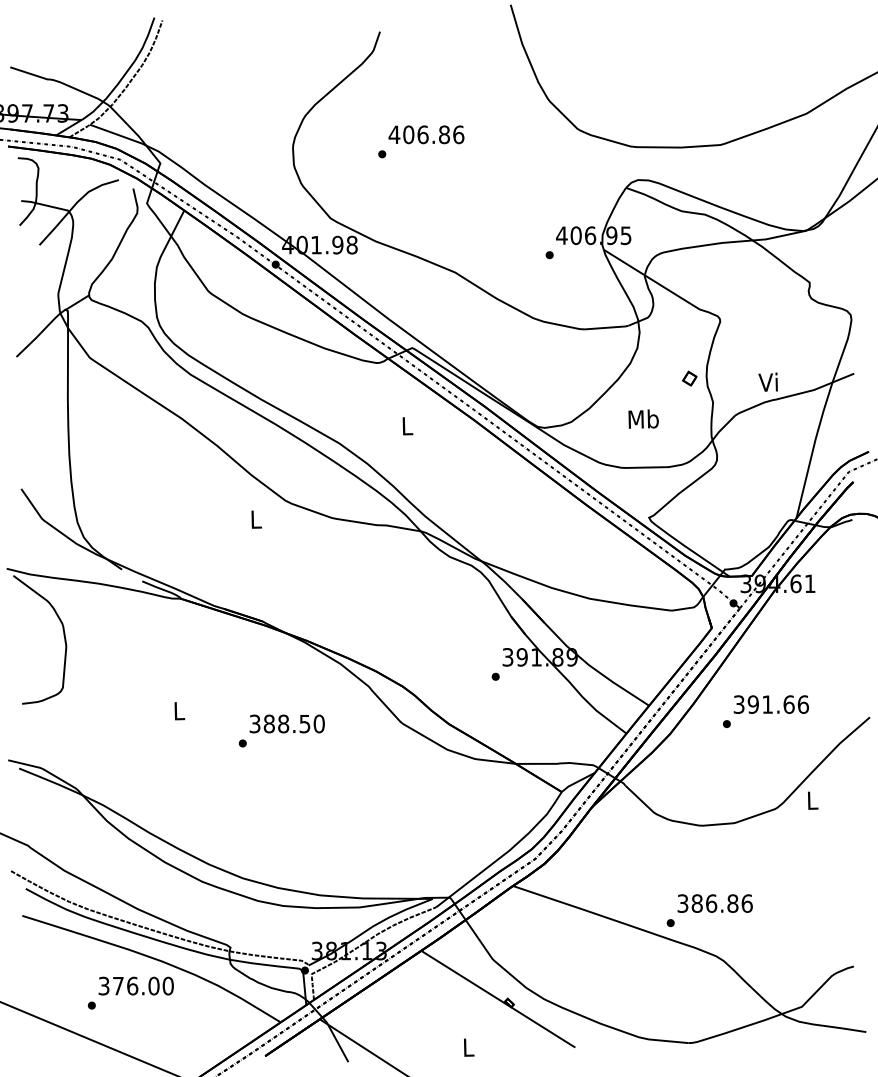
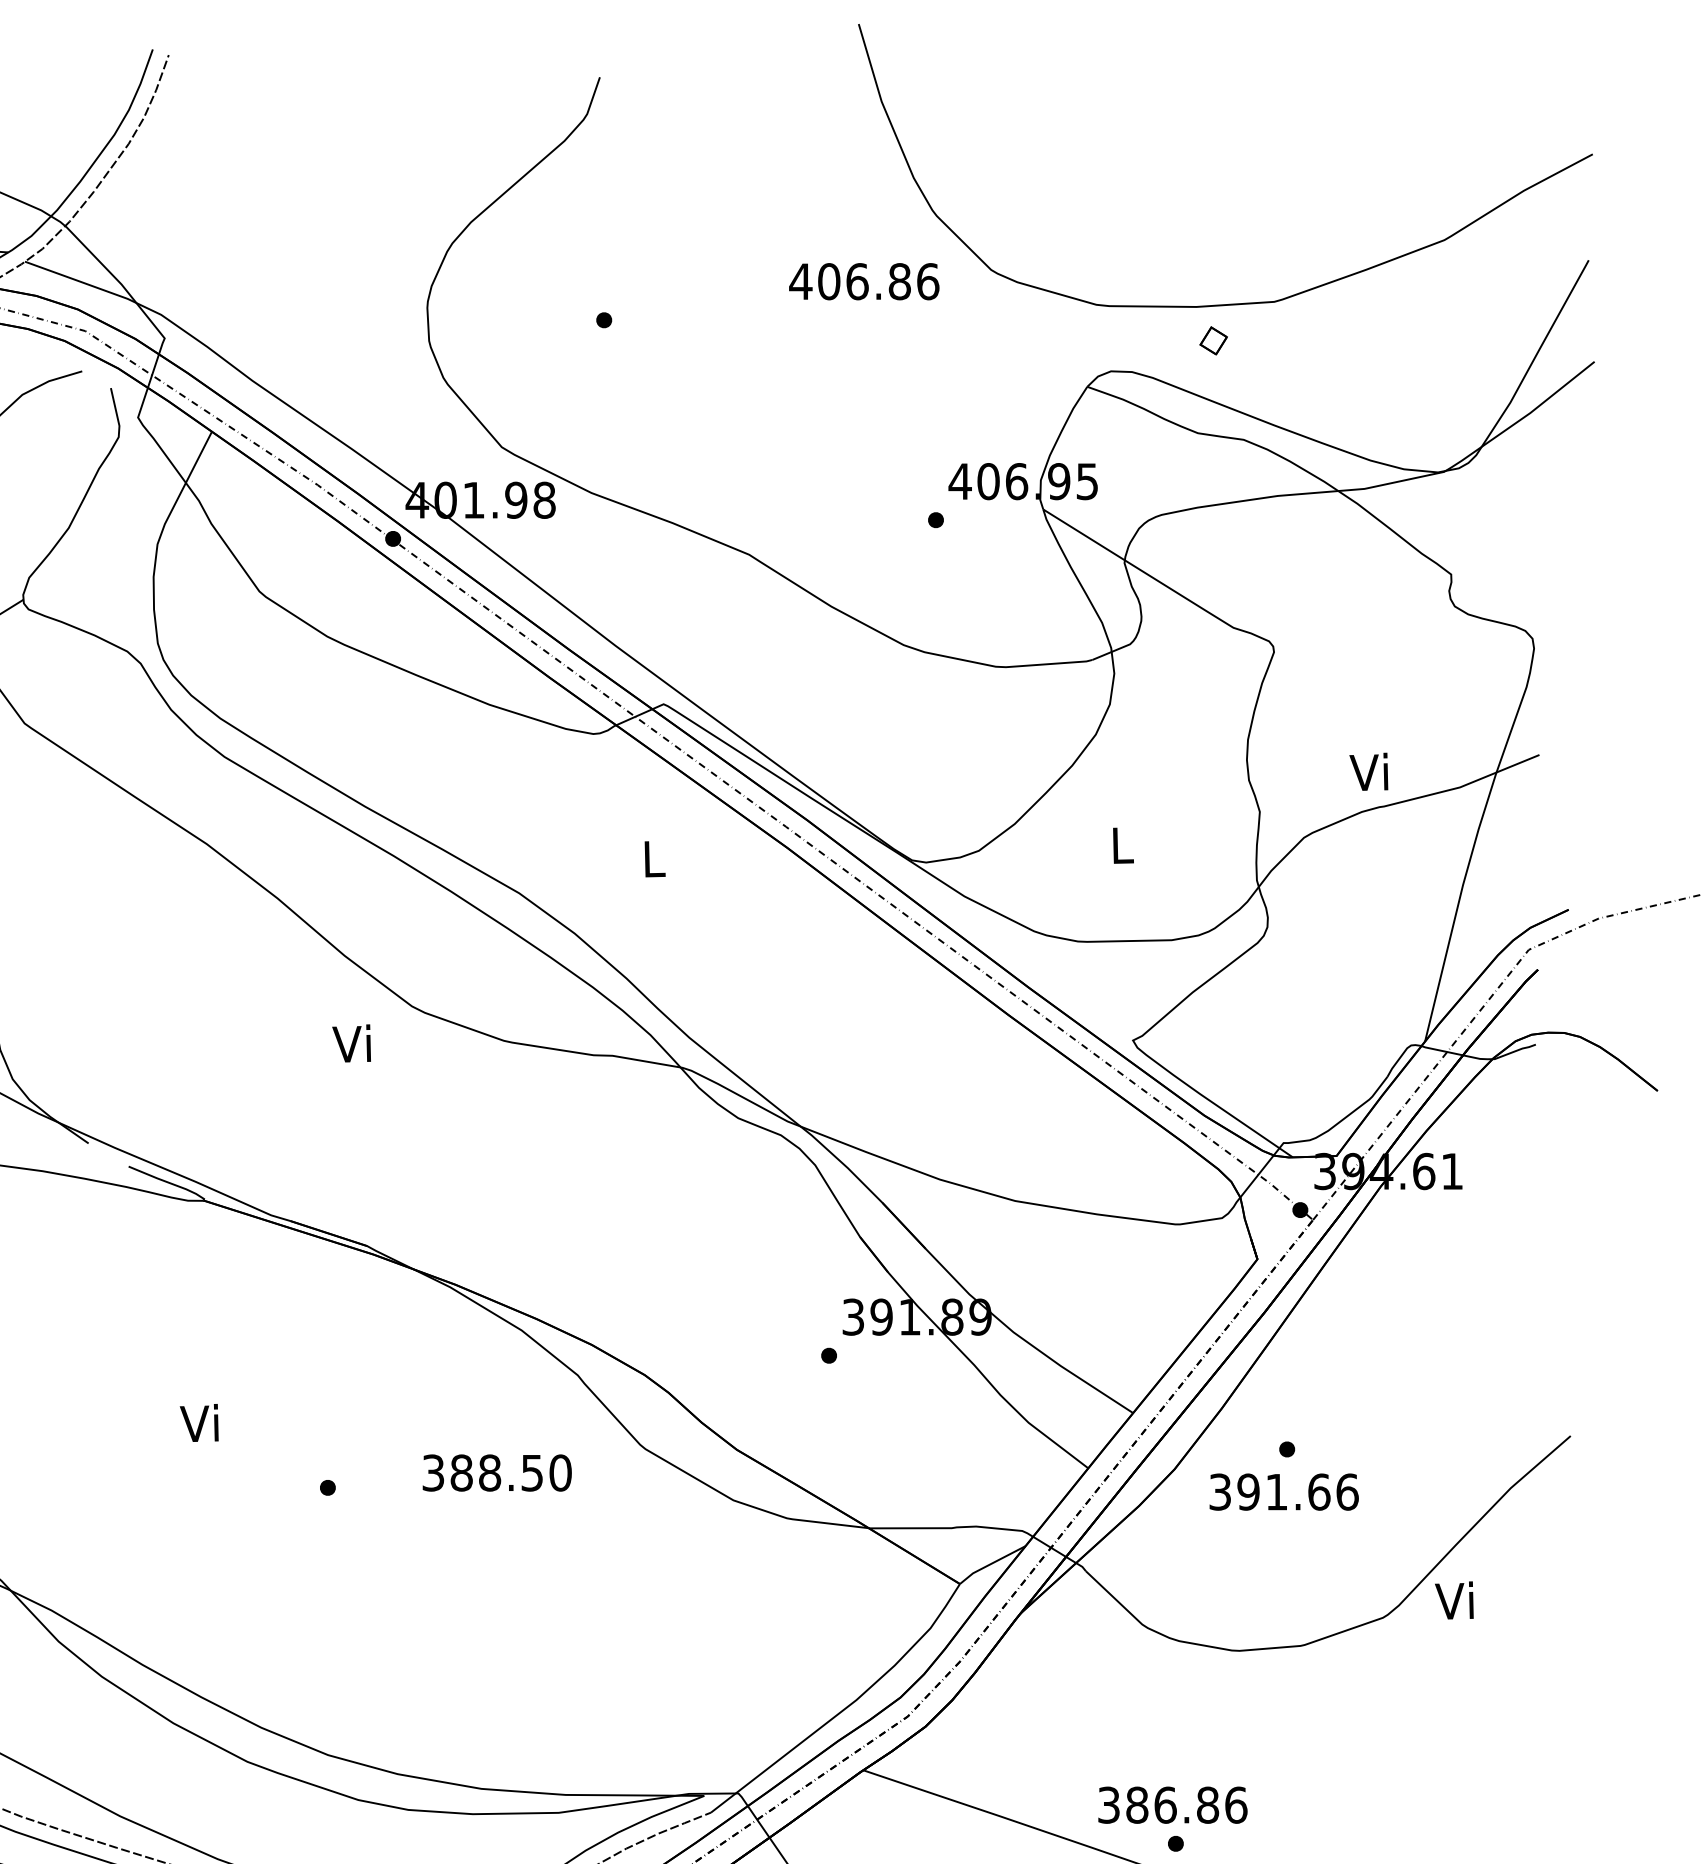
text: (426, 134) -> (864, 281), moved
part: (689, 378) -> (1213, 340), moved
text: (643, 418) -> (1121, 843), Mb -> L
text: (254, 518) -> (351, 1042), L -> Vi
text: (770, 704) -> (1282, 1491), moved
text: (177, 710) -> (198, 1422), L -> Vi
text: (286, 723) -> (495, 1472), moved
text: (810, 799) -> (1452, 1598), L -> Vi
text: (714, 903) -> (1171, 1804), moved

